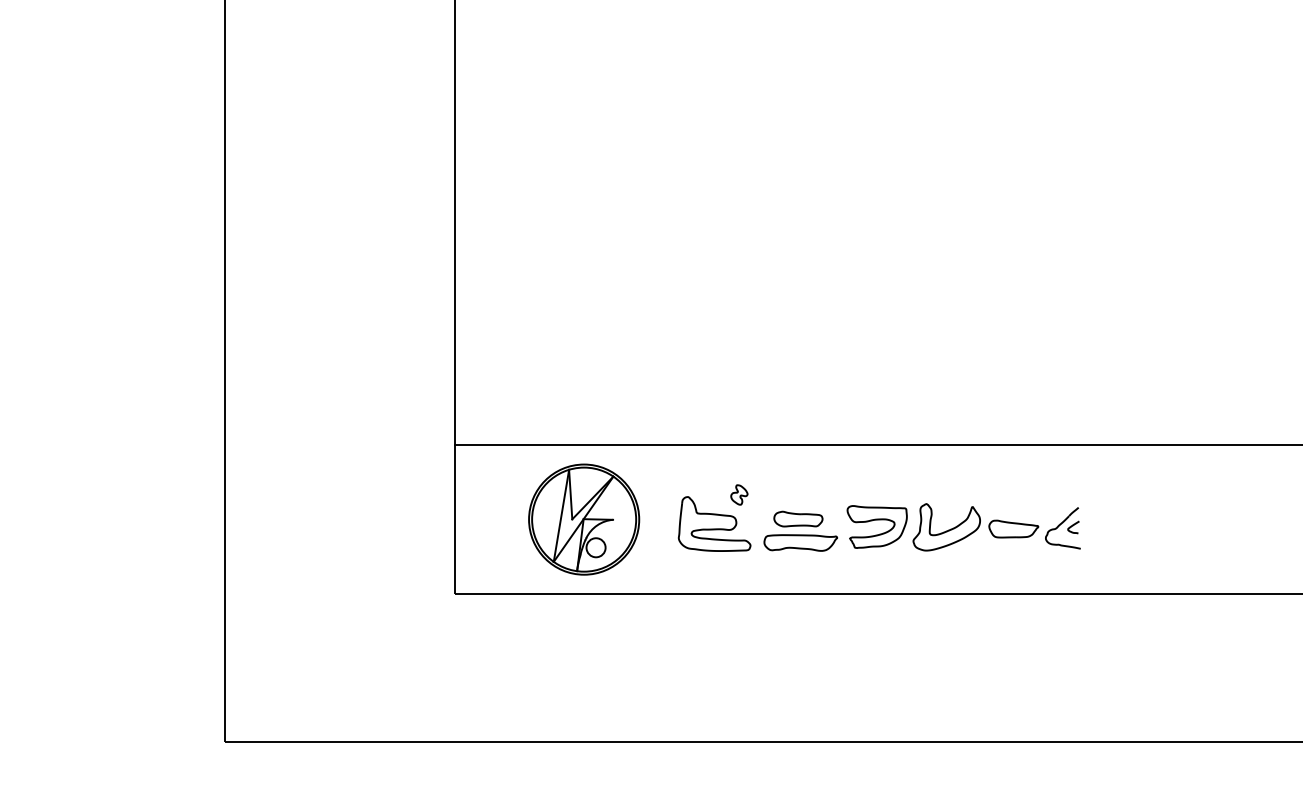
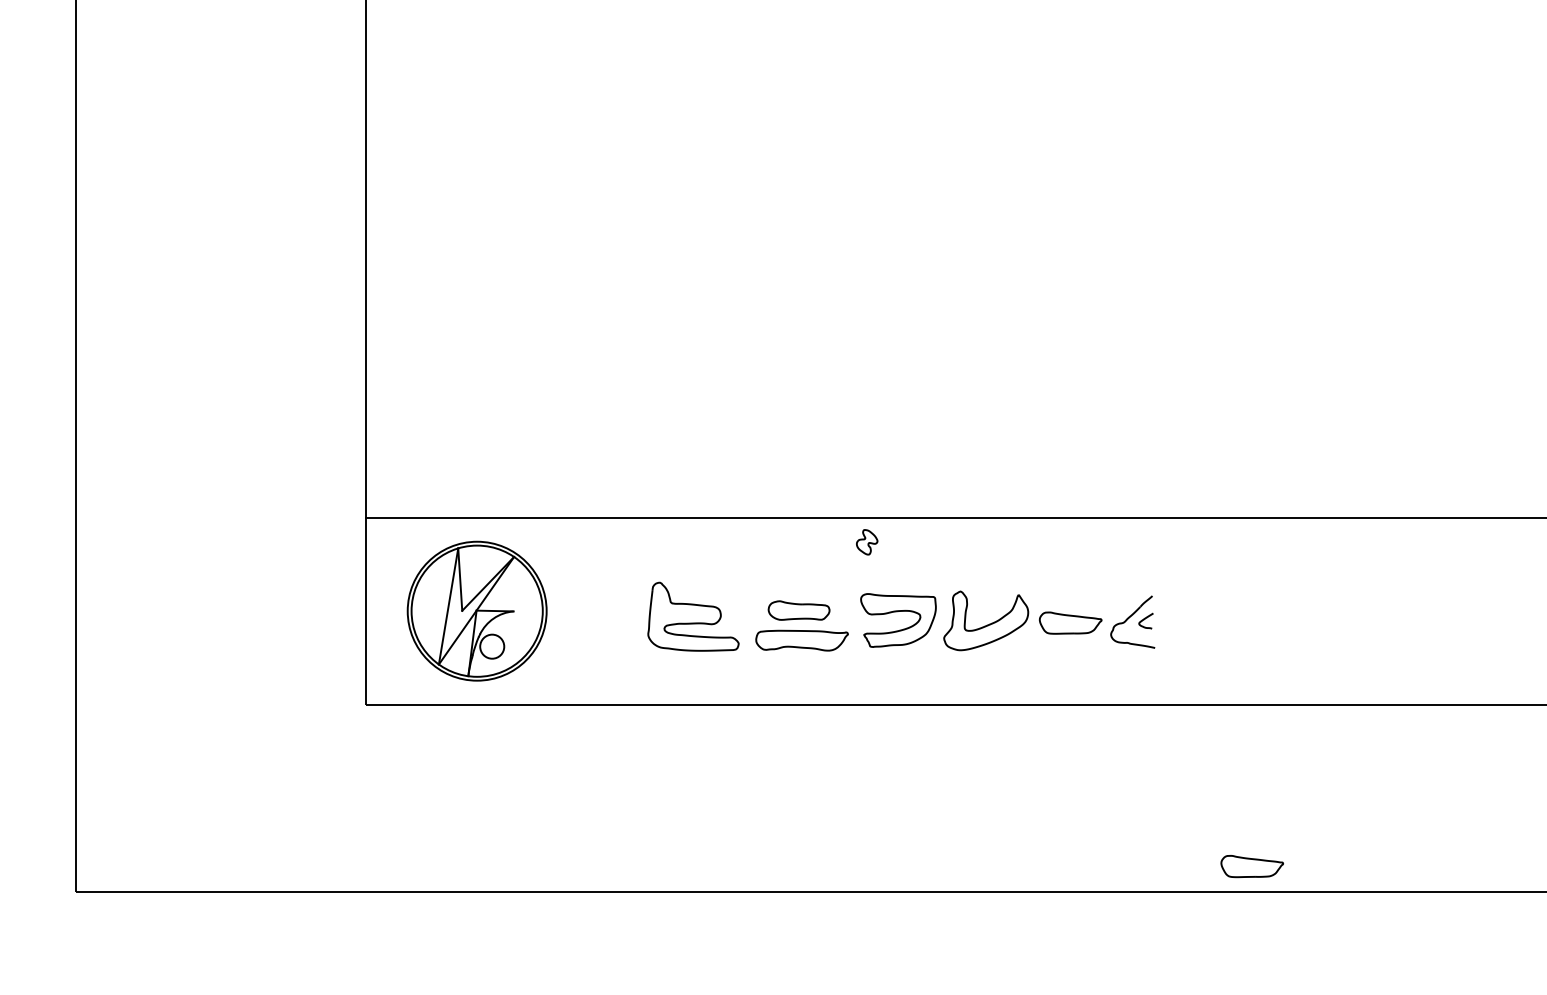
curve: (740, 494) -> (868, 541), moved
part: (584, 519) -> (477, 611), moved
curve: (1157, 717) -> (1251, 860), added

